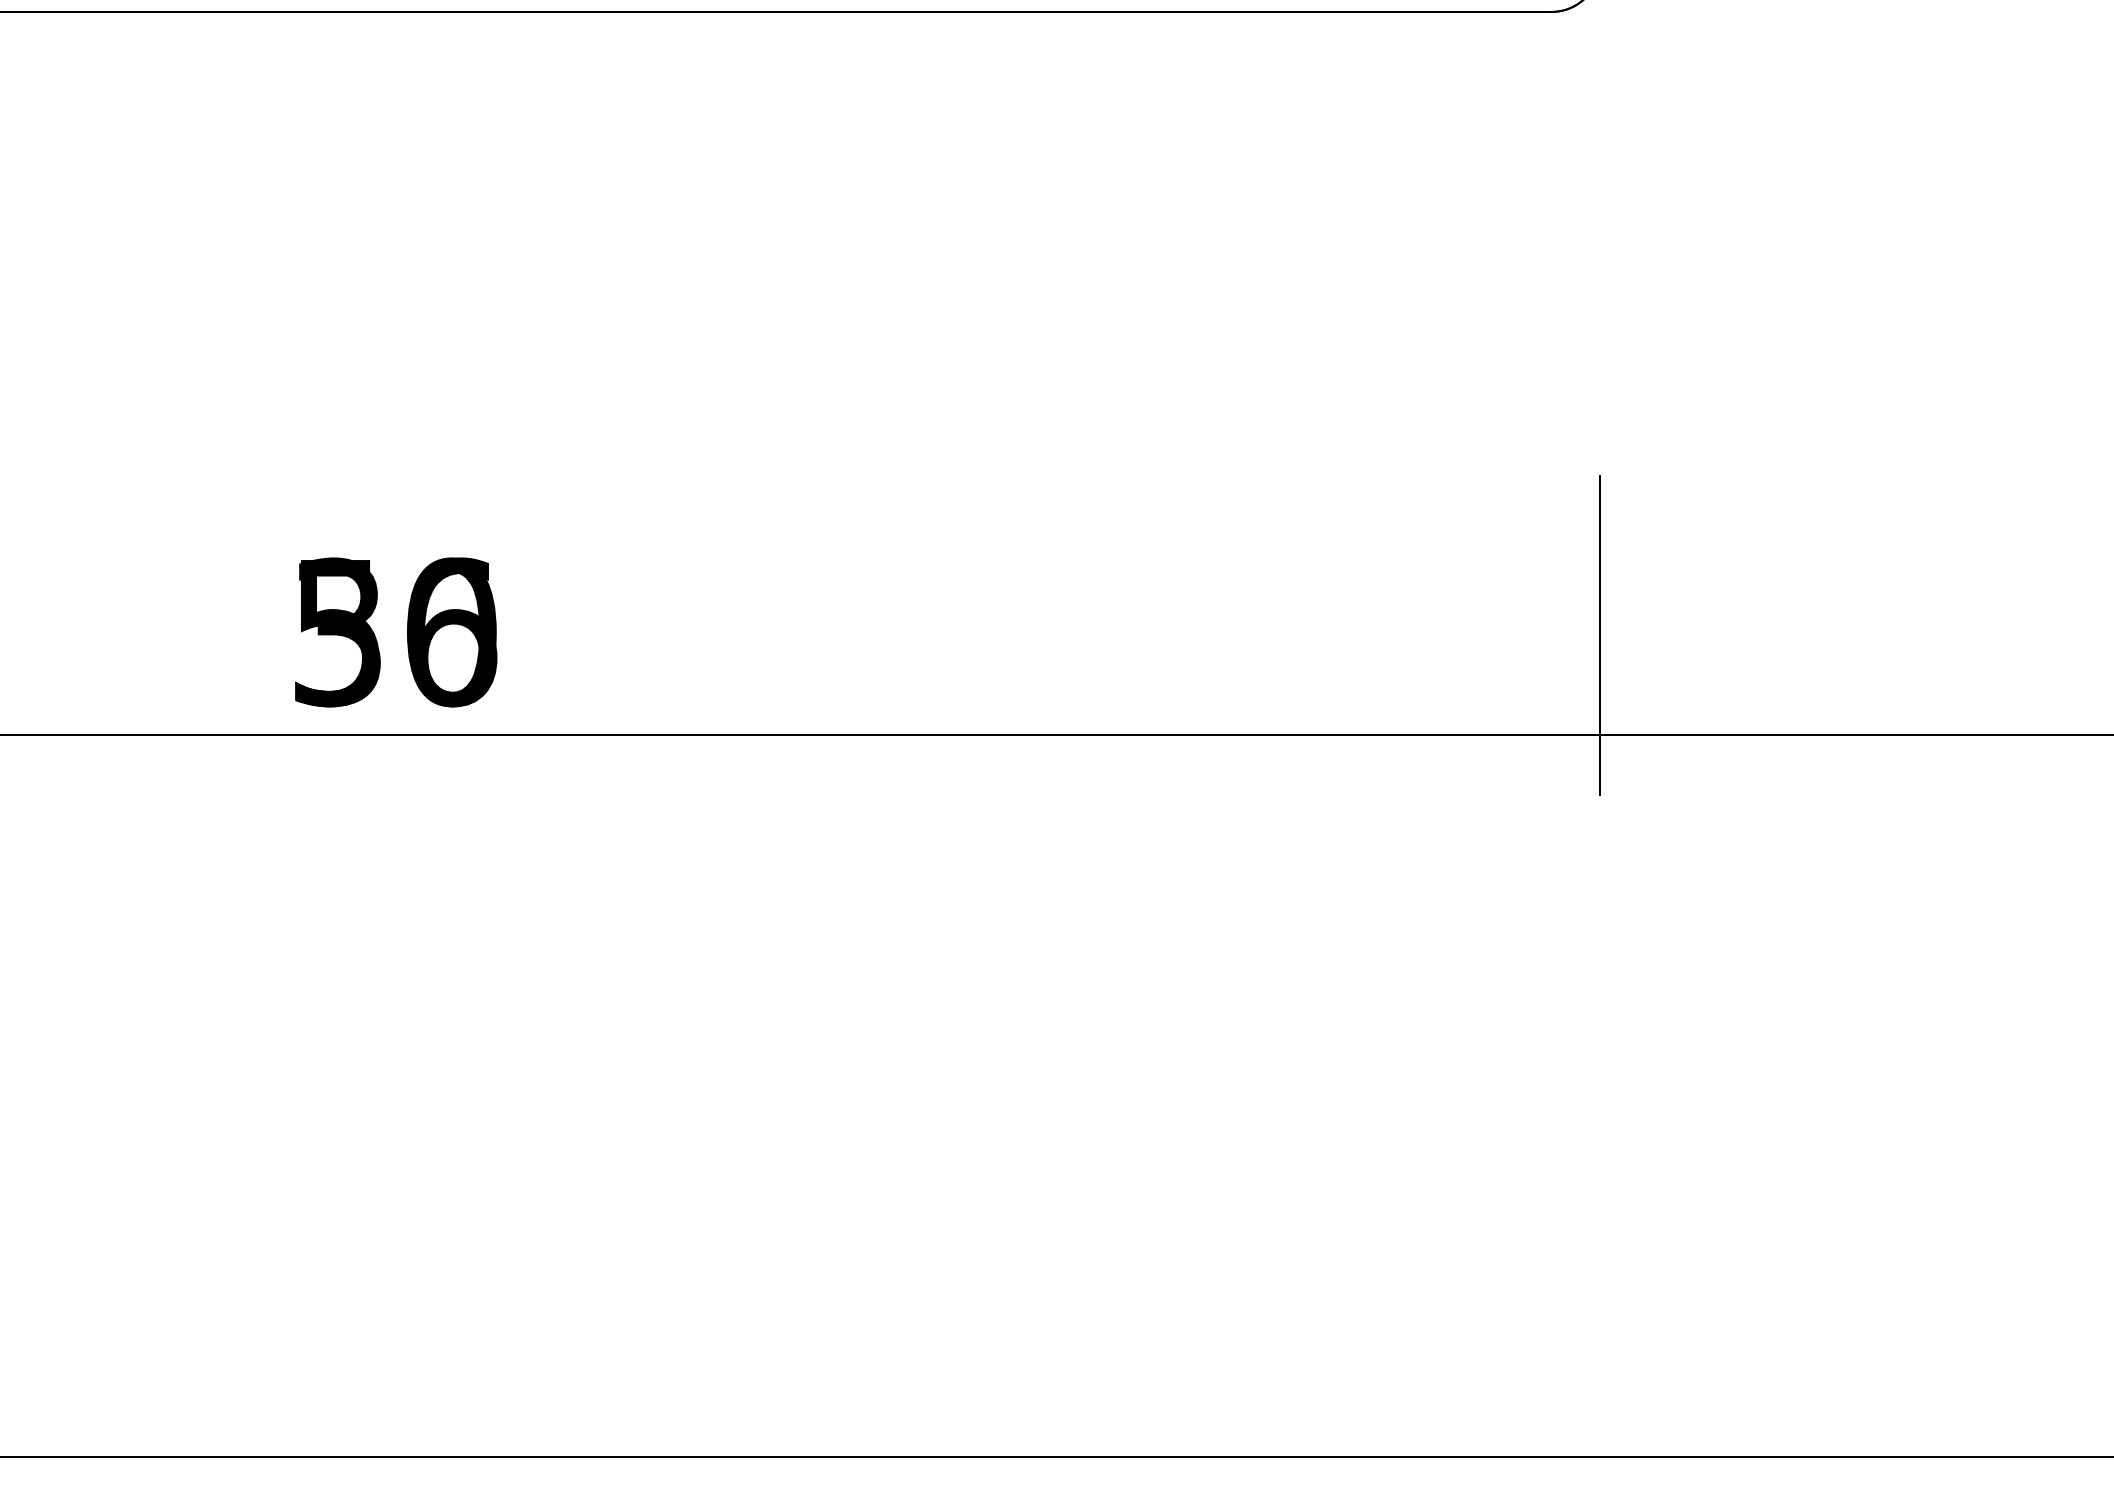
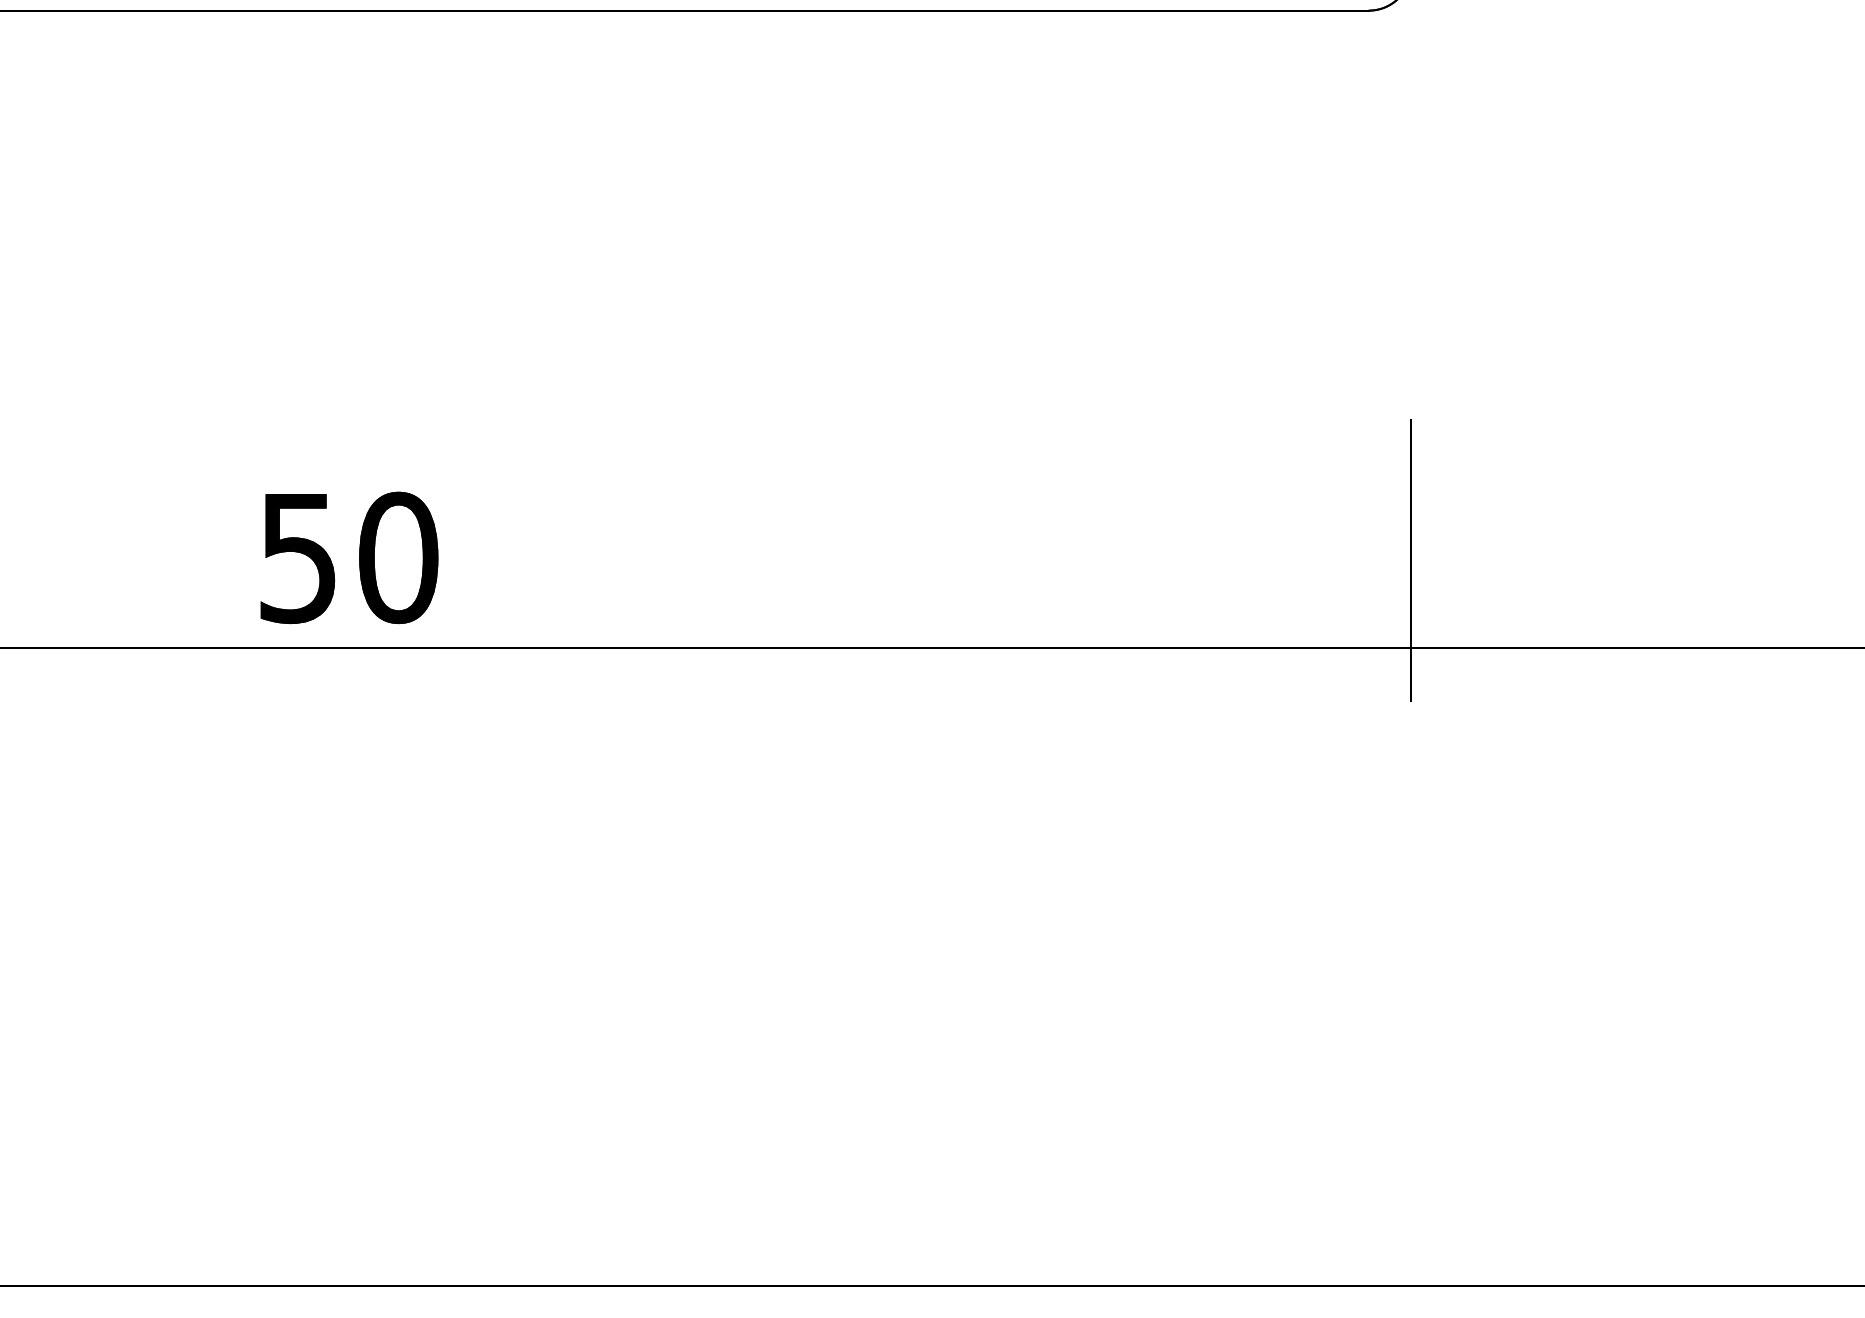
text: (396, 632) -> (349, 558), 36 -> 50

